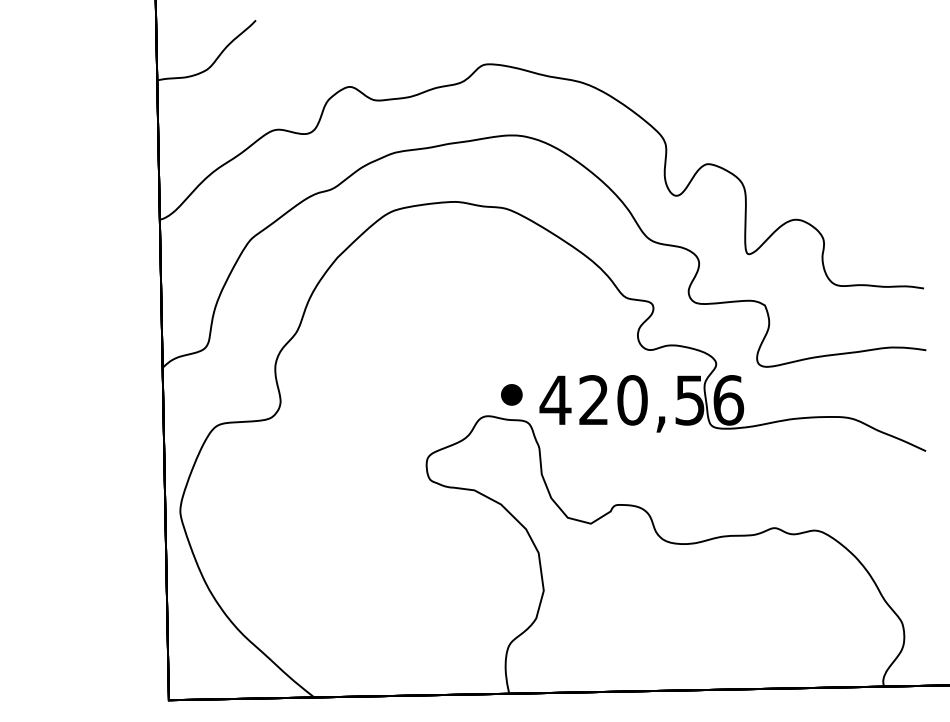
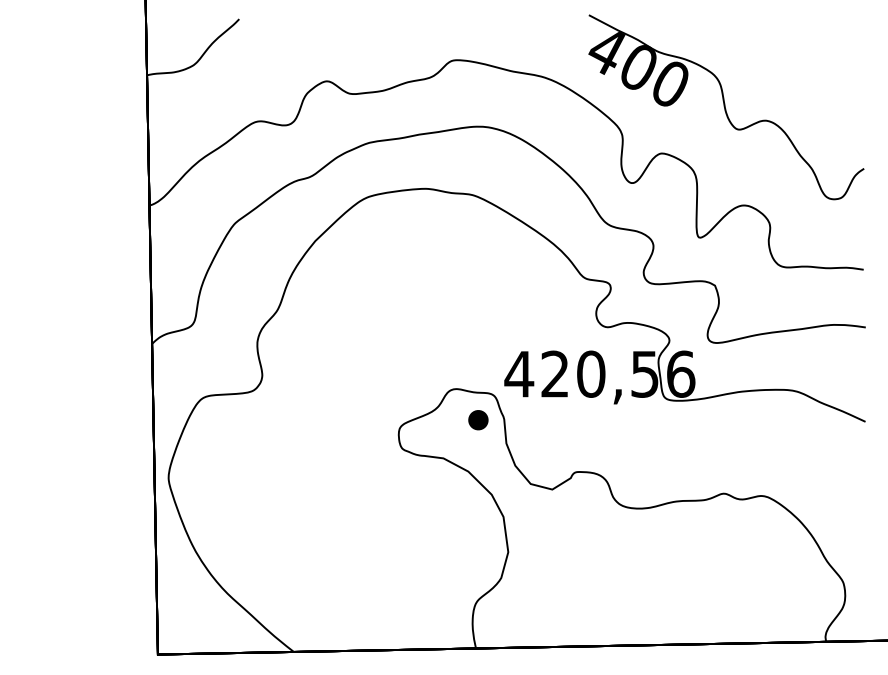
part: (777, 114) -> (726, 107), added
part: (511, 395) -> (478, 420), moved

